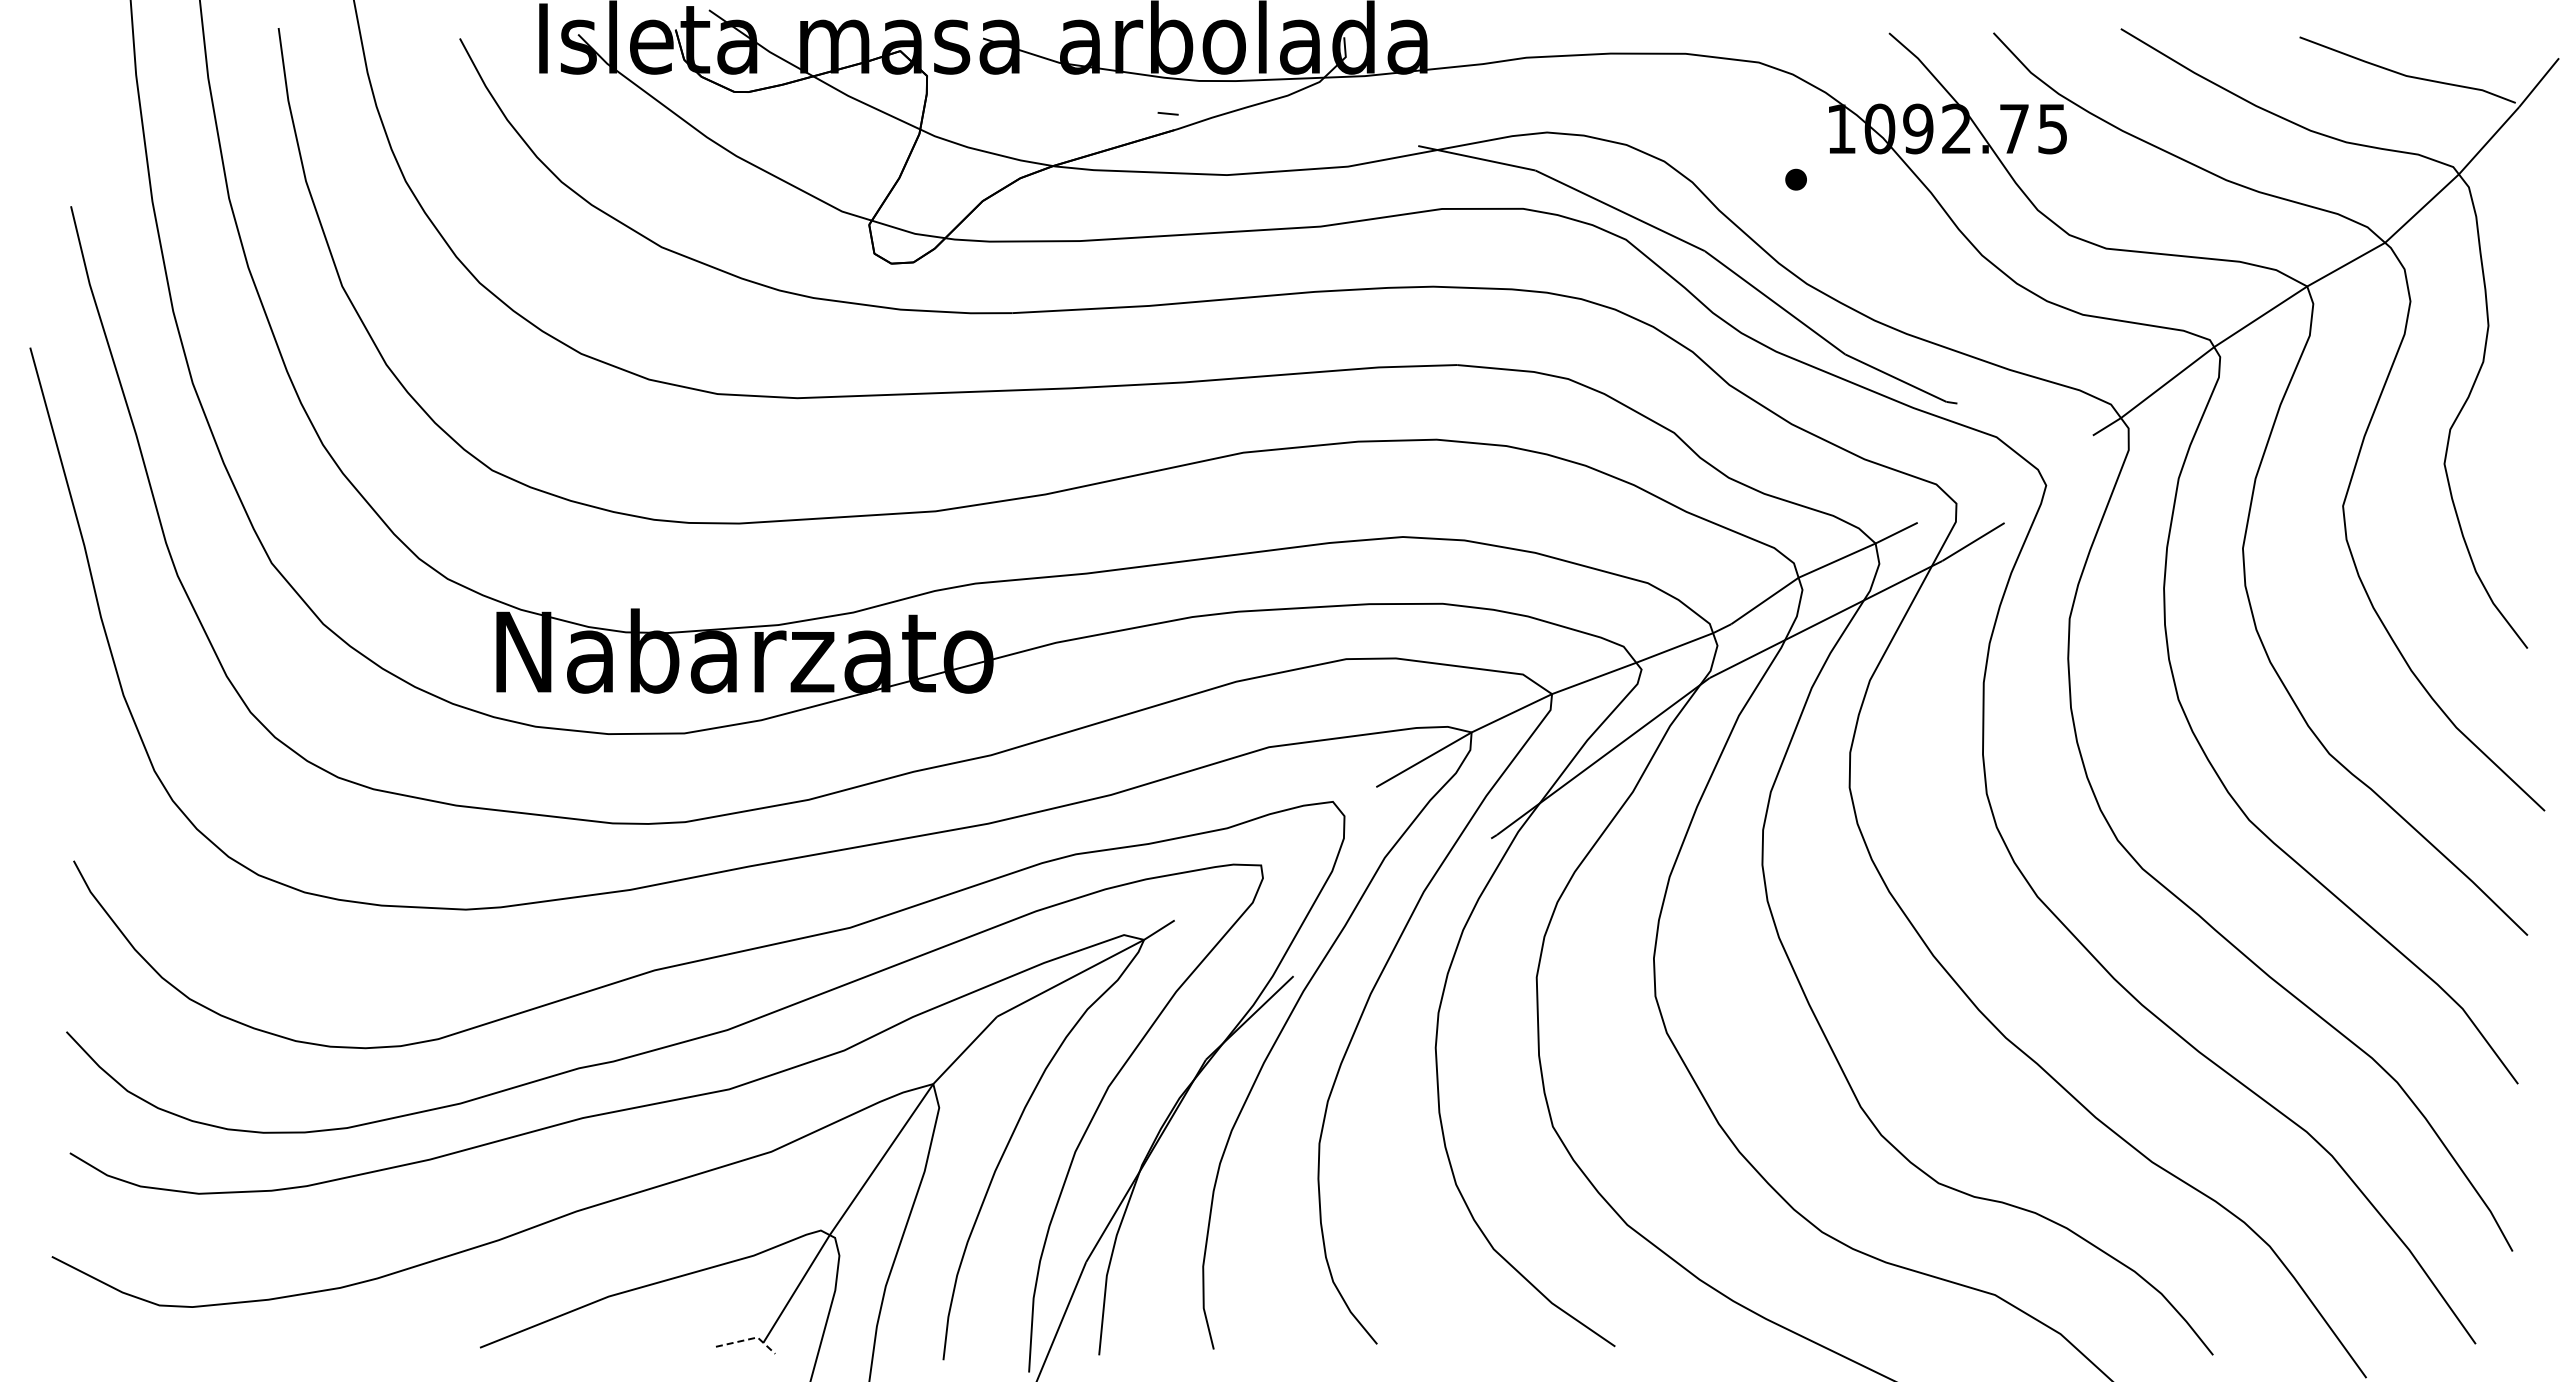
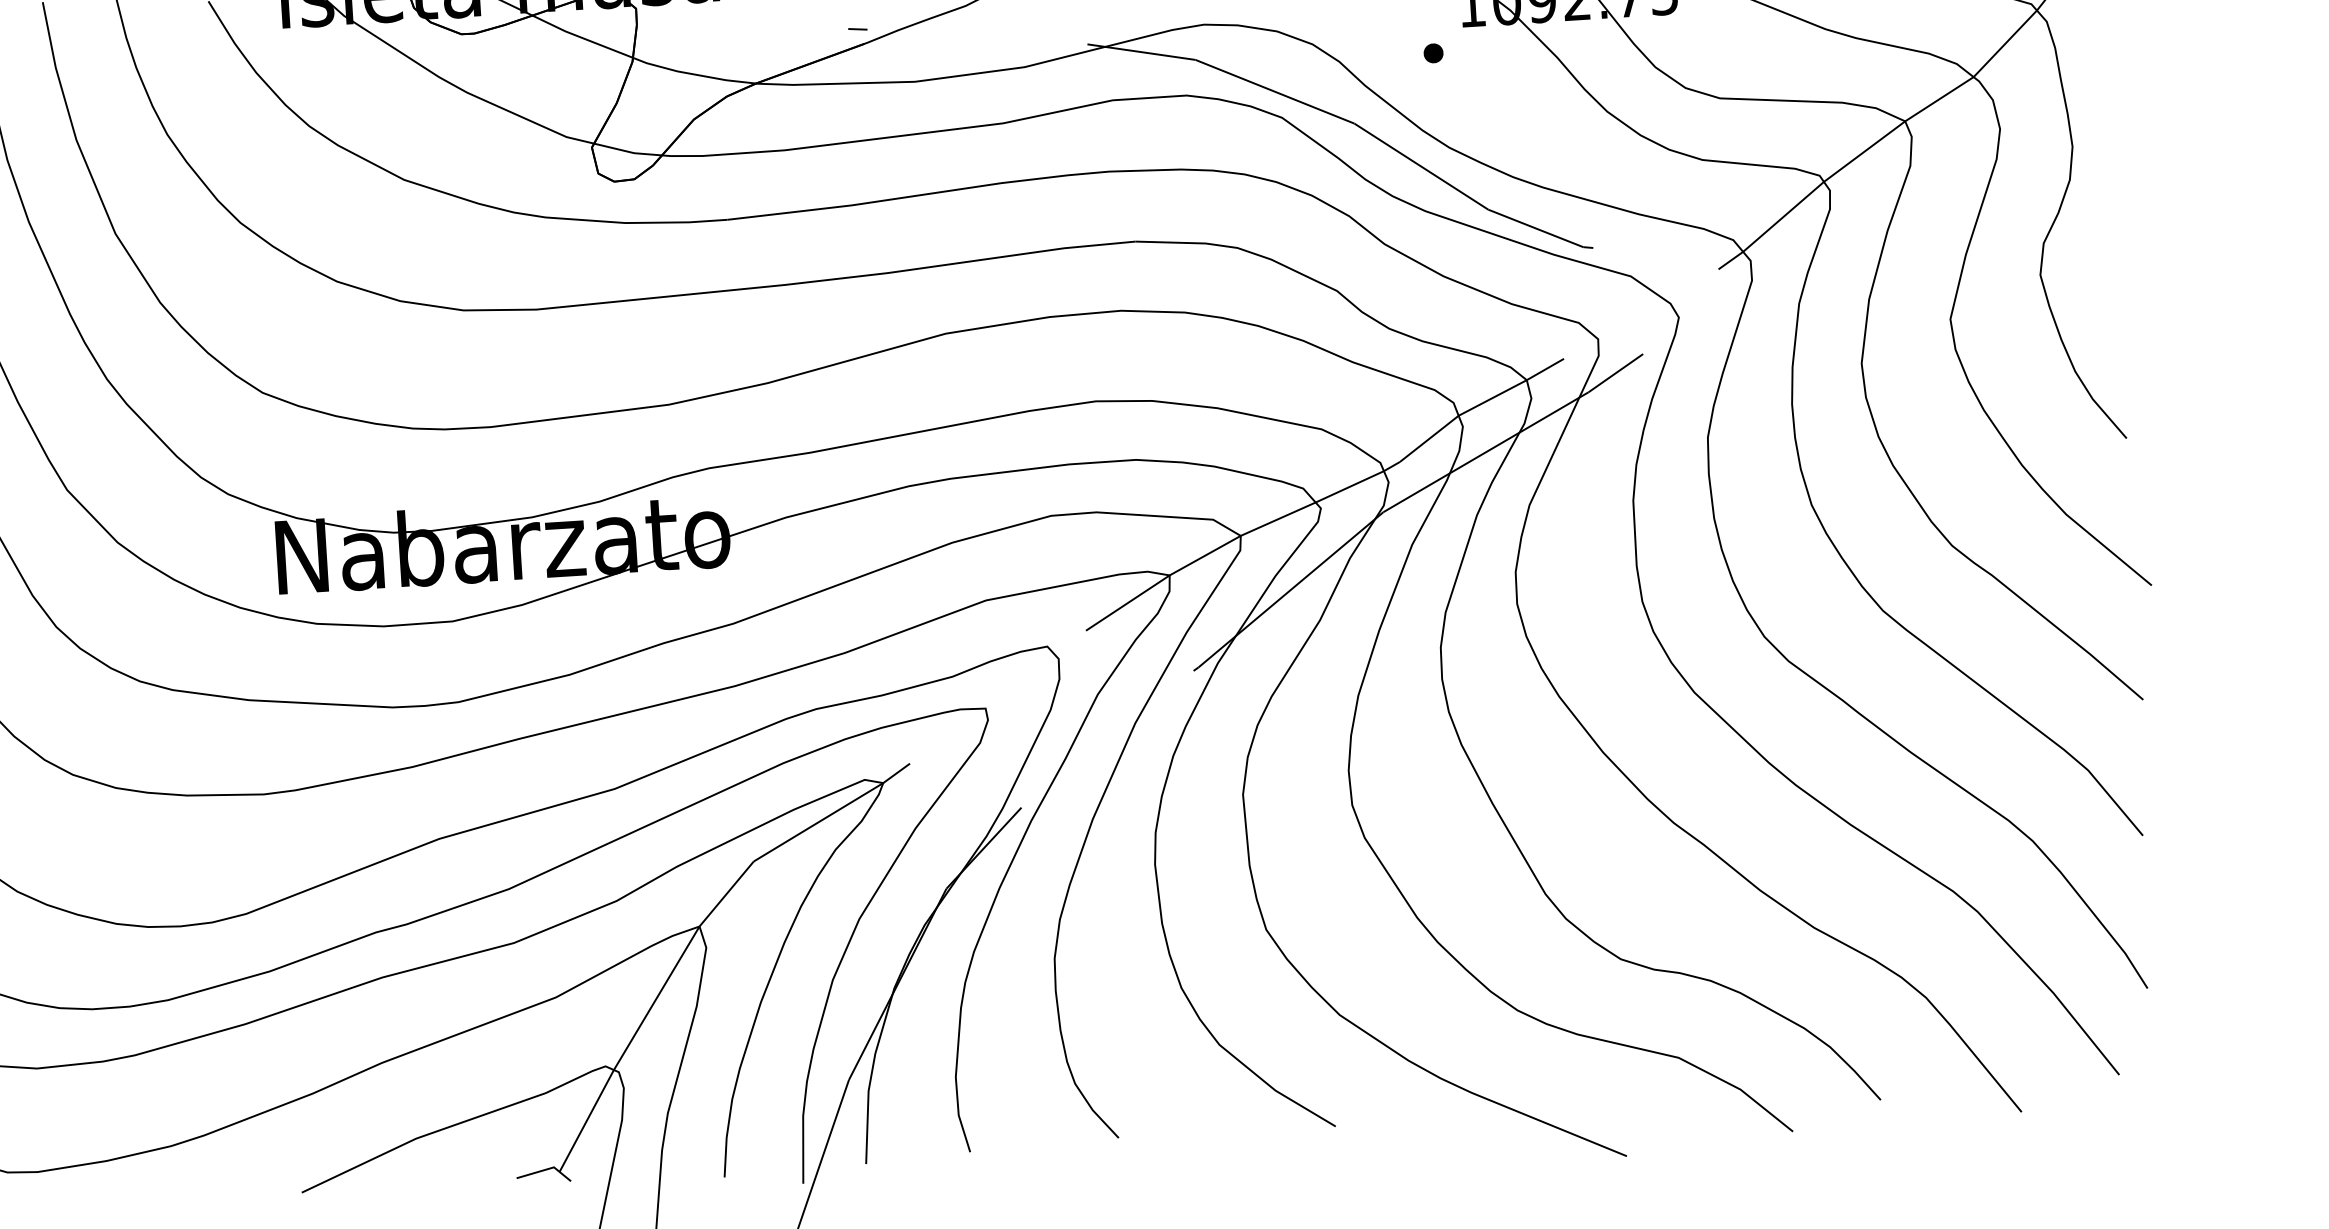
line: (749, 1339) -> (546, 1169), dashed -> solid

